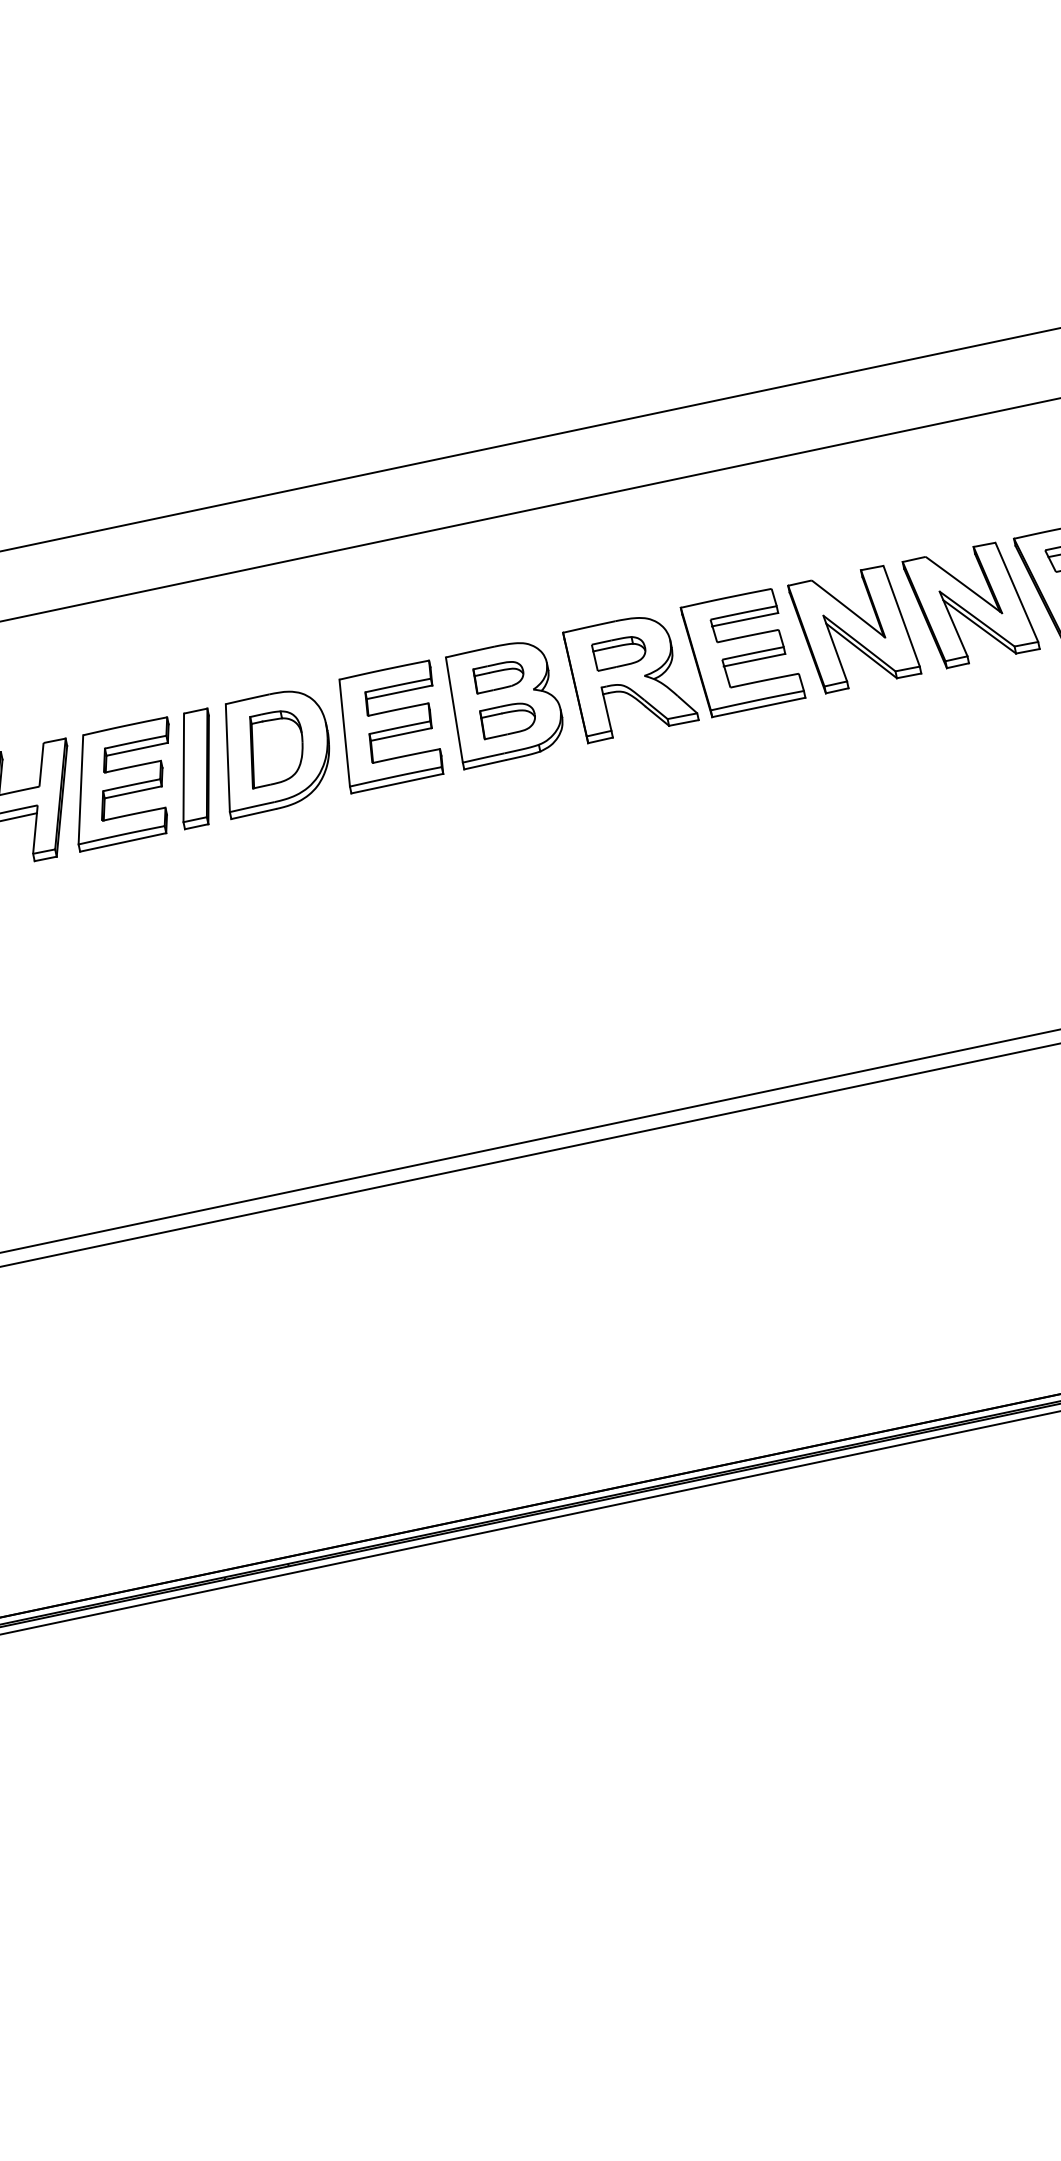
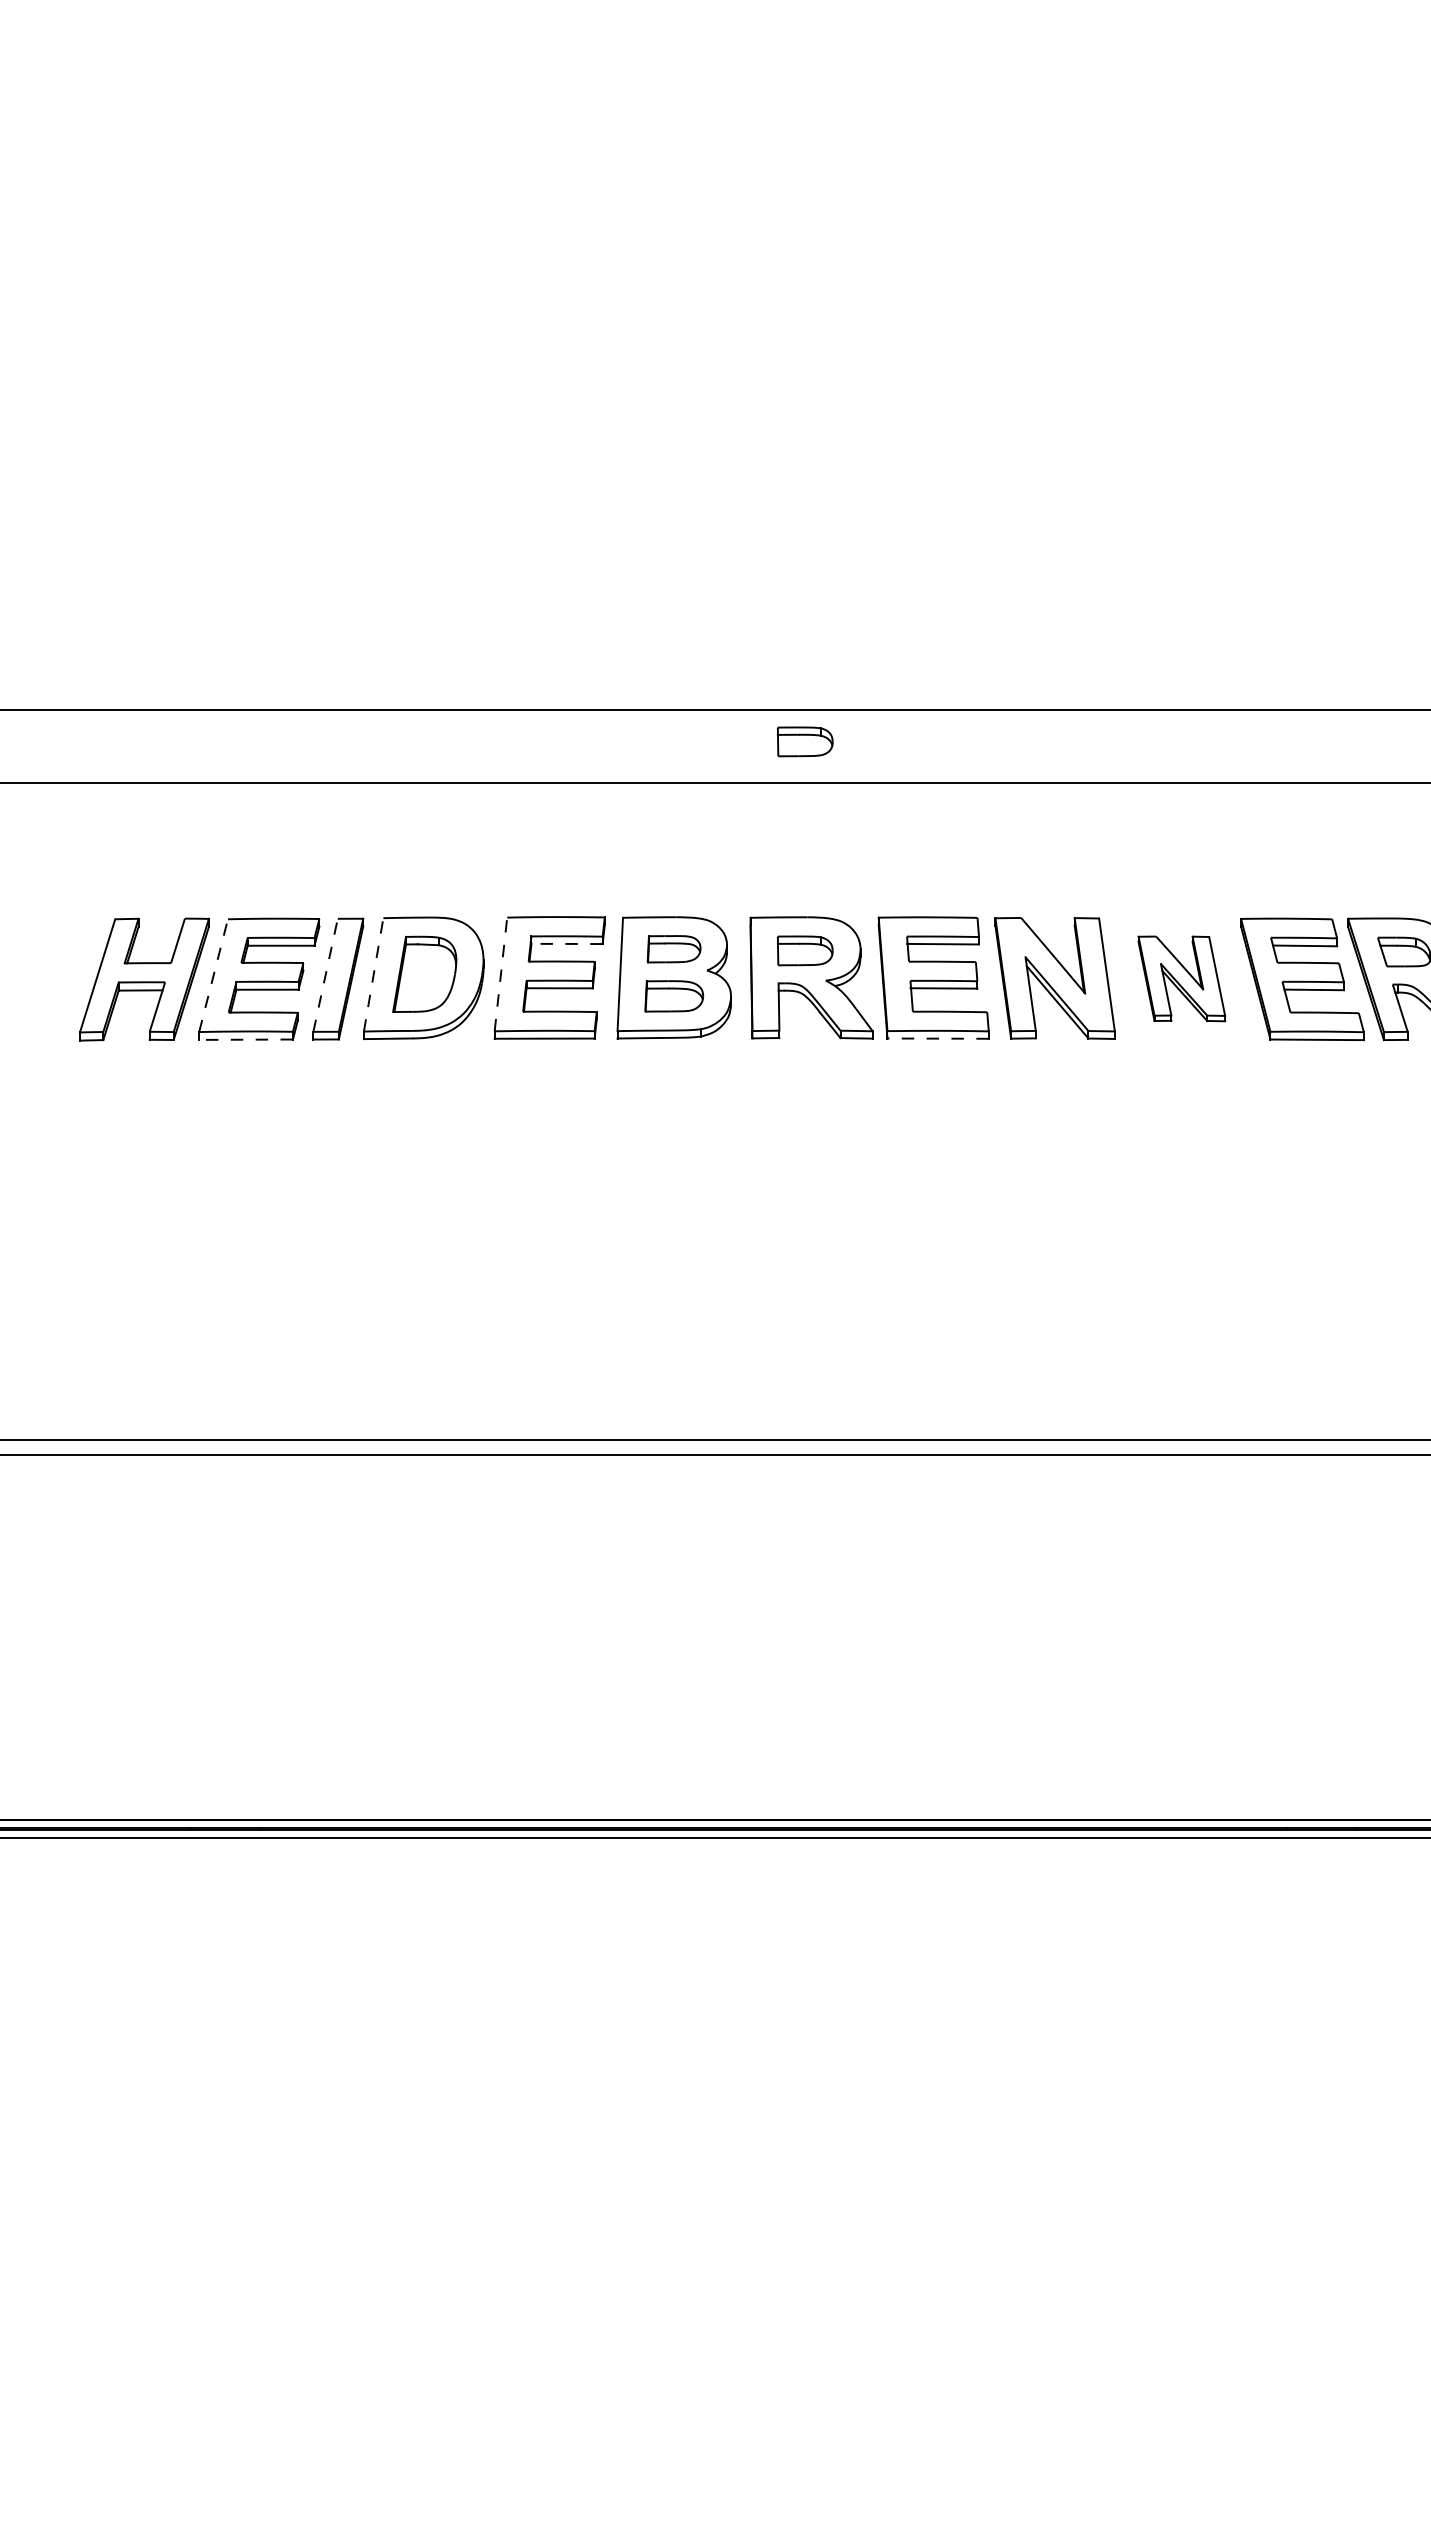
part: (579, 460) -> (805, 741), added
part: (970, 605) -> (1181, 978), size x0.7
line: (399, 691) -> (567, 943), solid -> dashed
line: (759, 707) -> (938, 1038), solid -> dashed
line: (345, 732) -> (501, 973), solid -> dashed
line: (227, 757) -> (373, 974), solid -> dashed
line: (183, 768) -> (325, 975), solid -> dashed
line: (80, 789) -> (213, 975), solid -> dashed
line: (123, 842) -> (246, 1039), solid -> dashed

